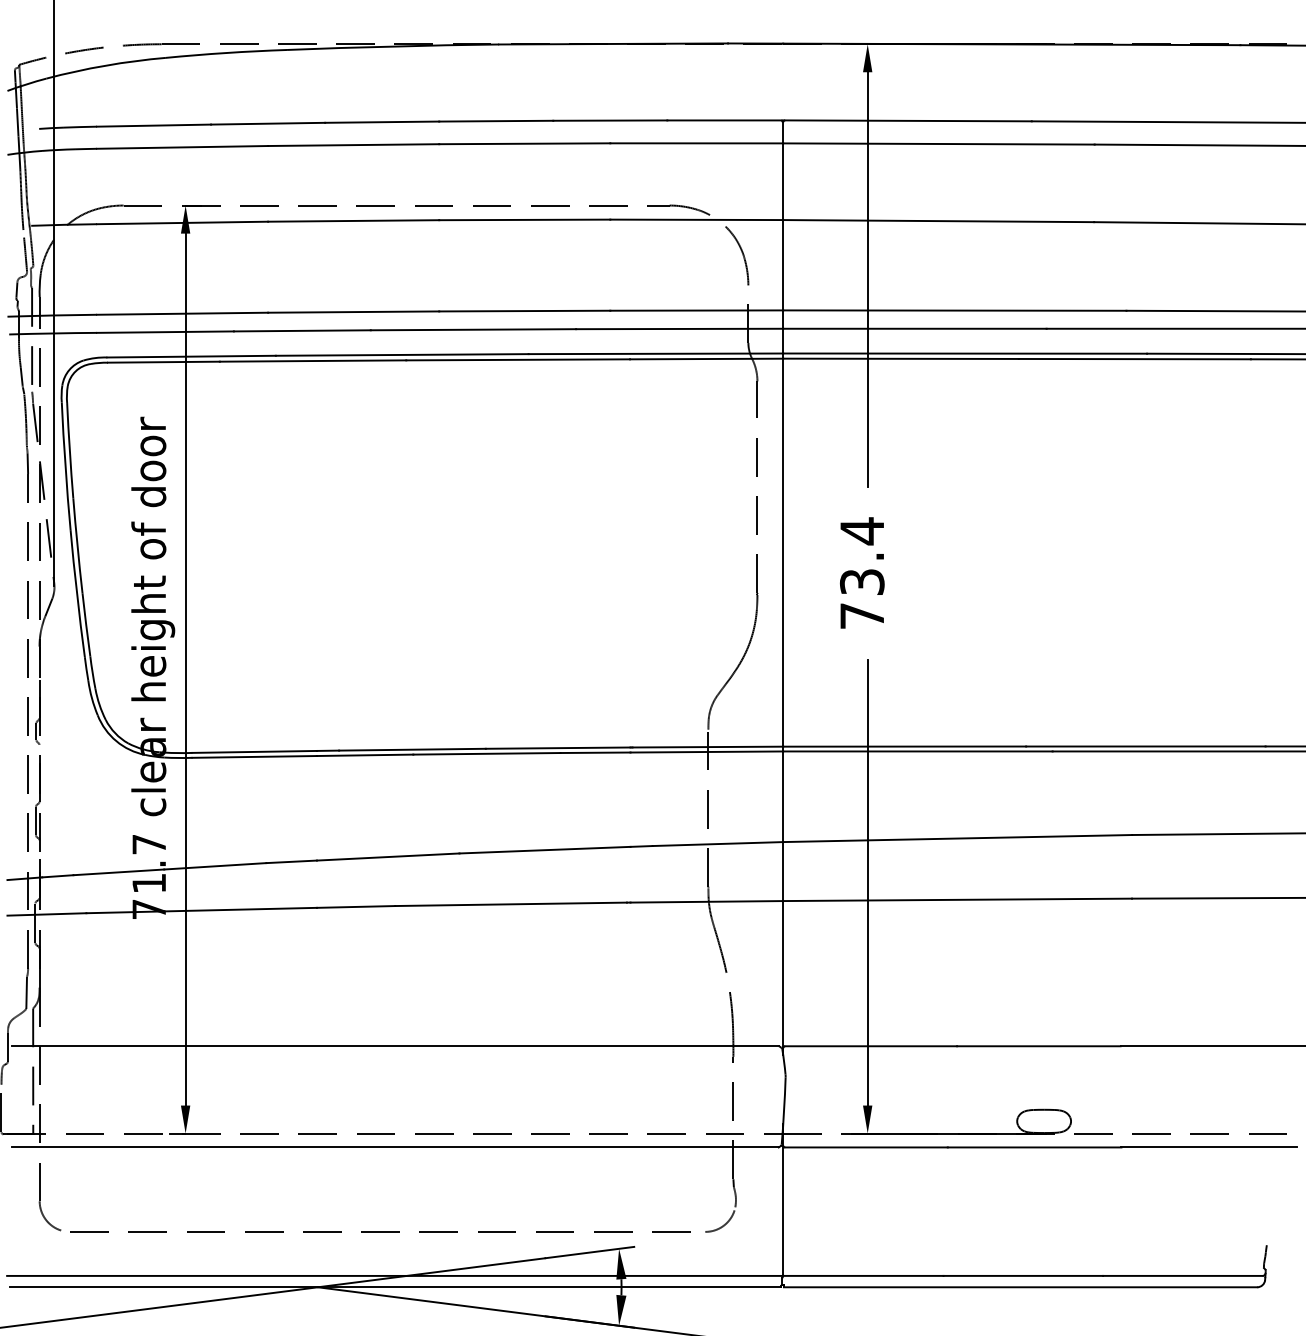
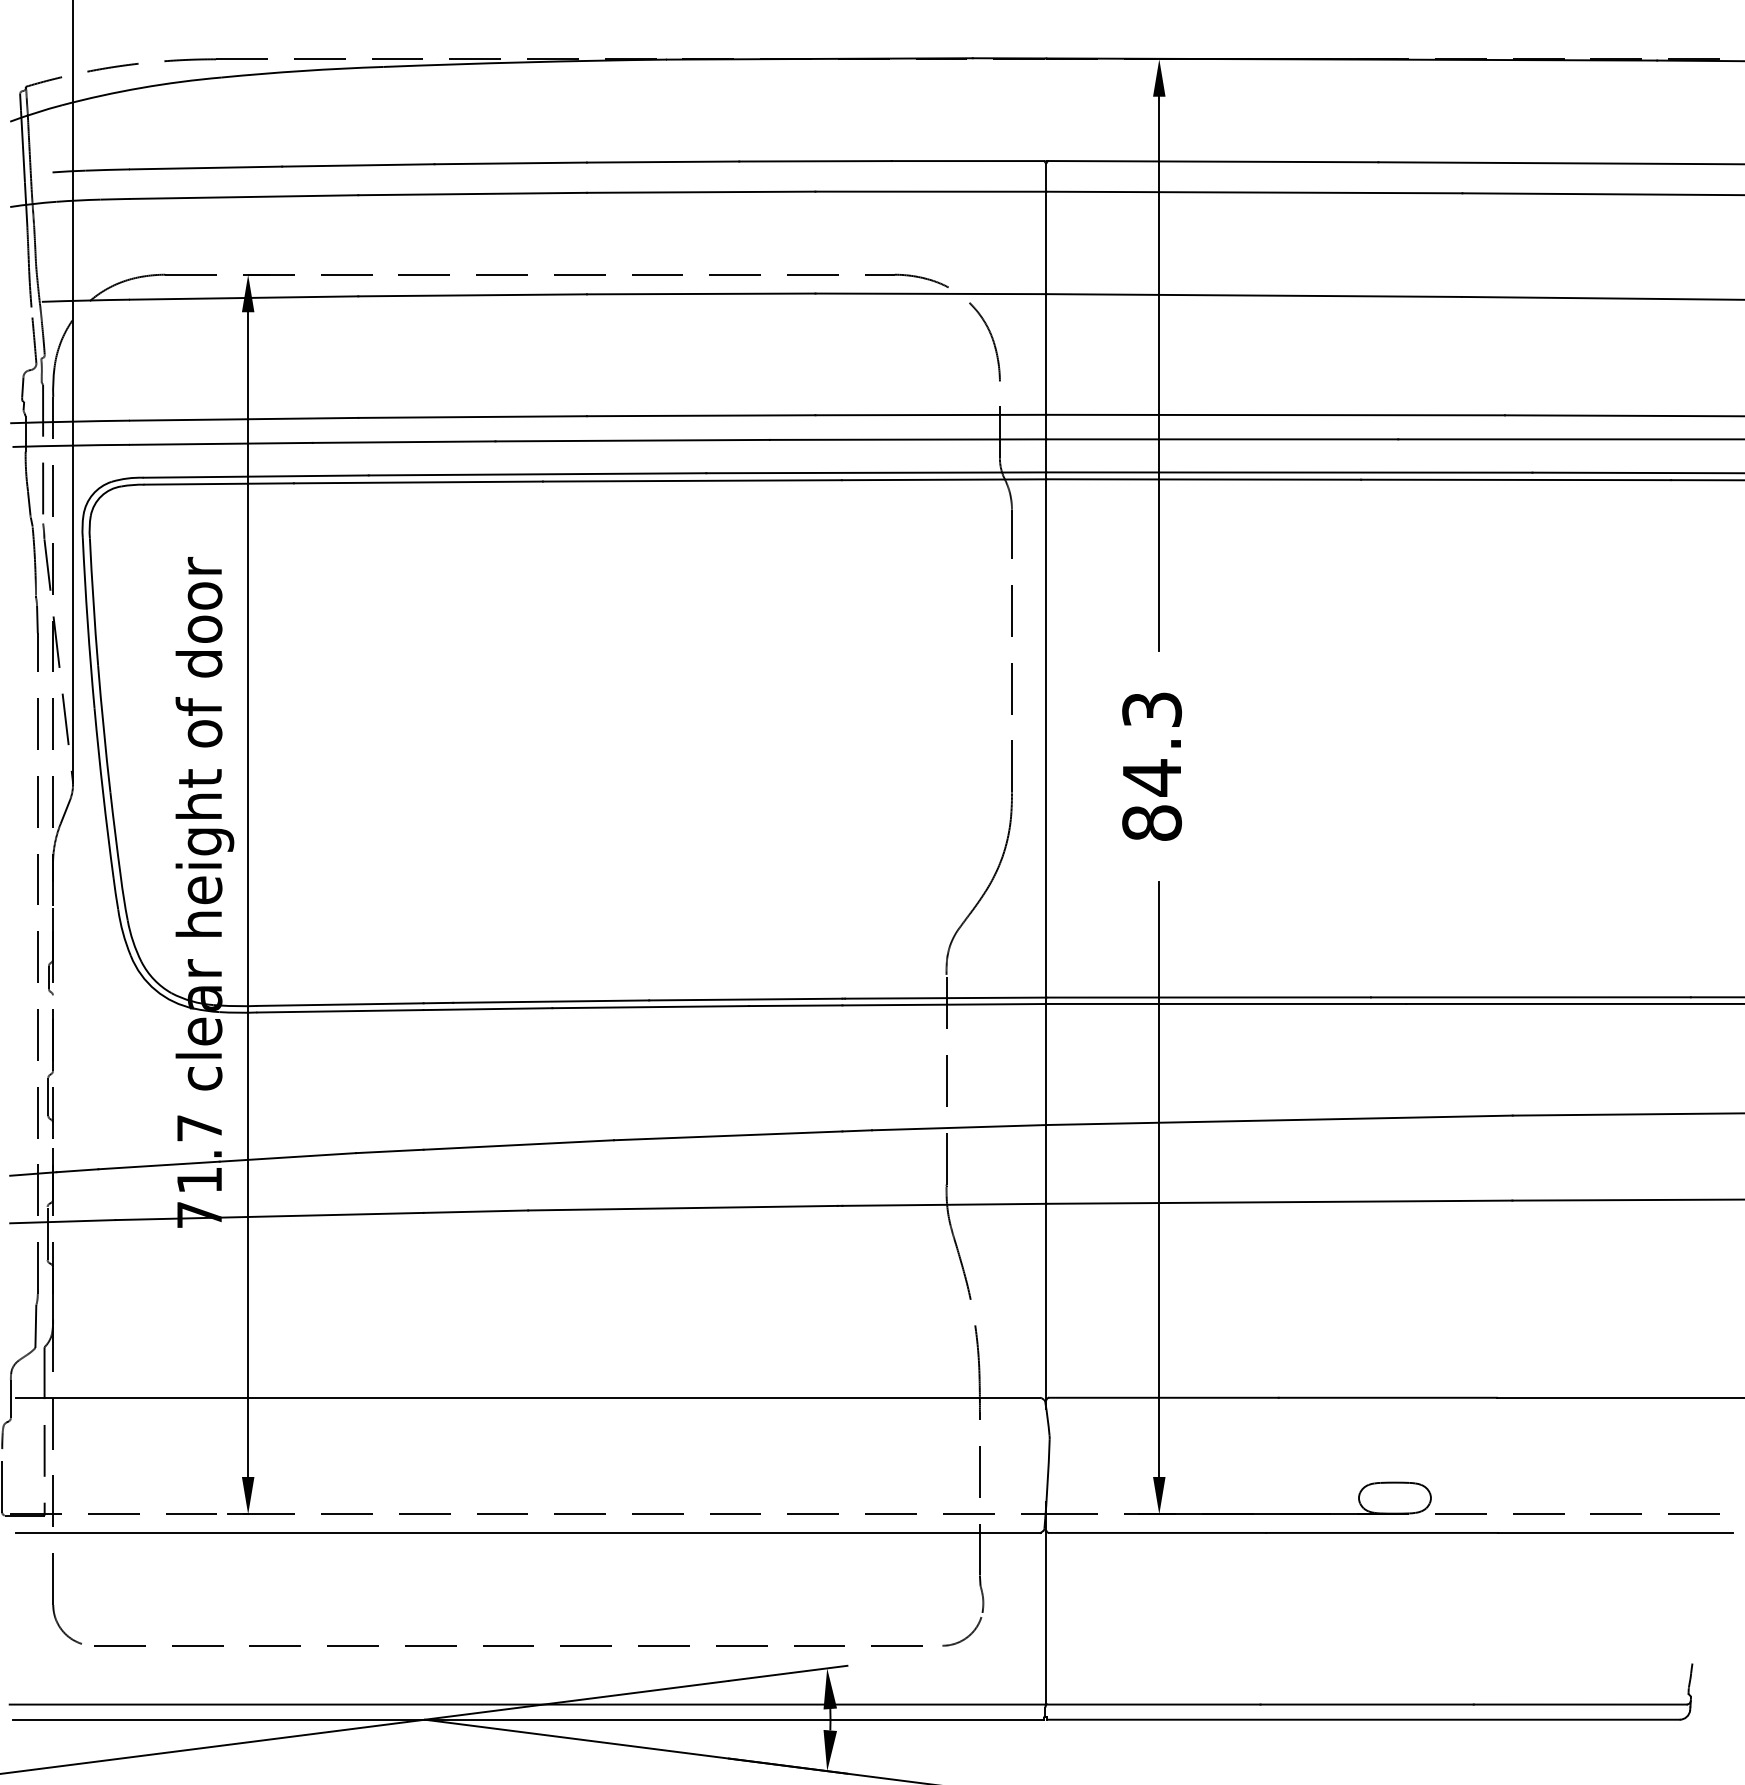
text: (861, 573) -> (1151, 766), 73.4 -> 84.3

